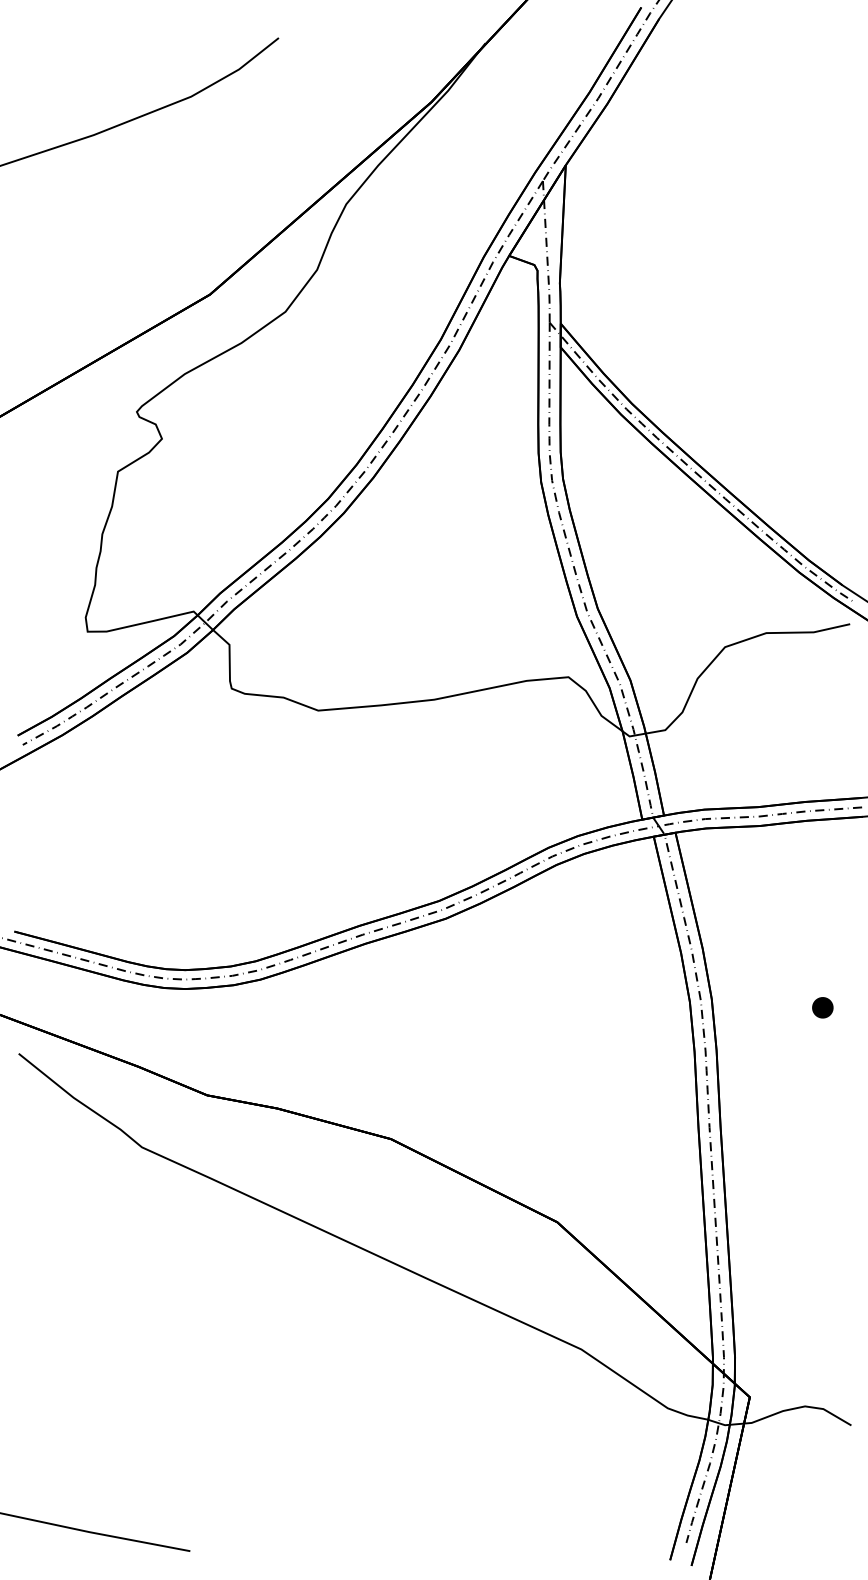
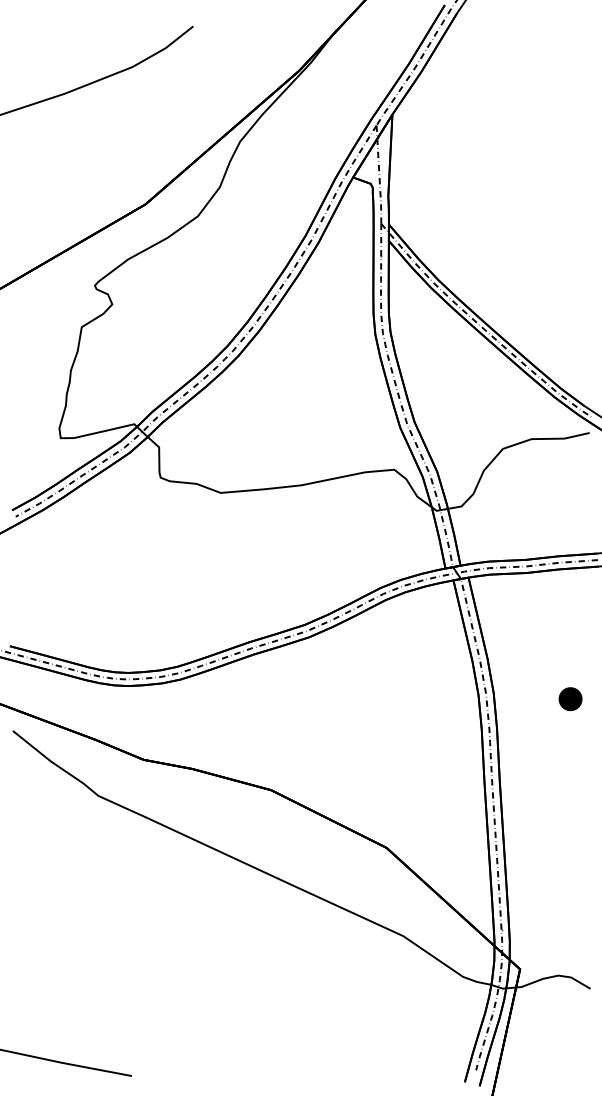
part: (822, 1006) -> (570, 698), size x1.6

